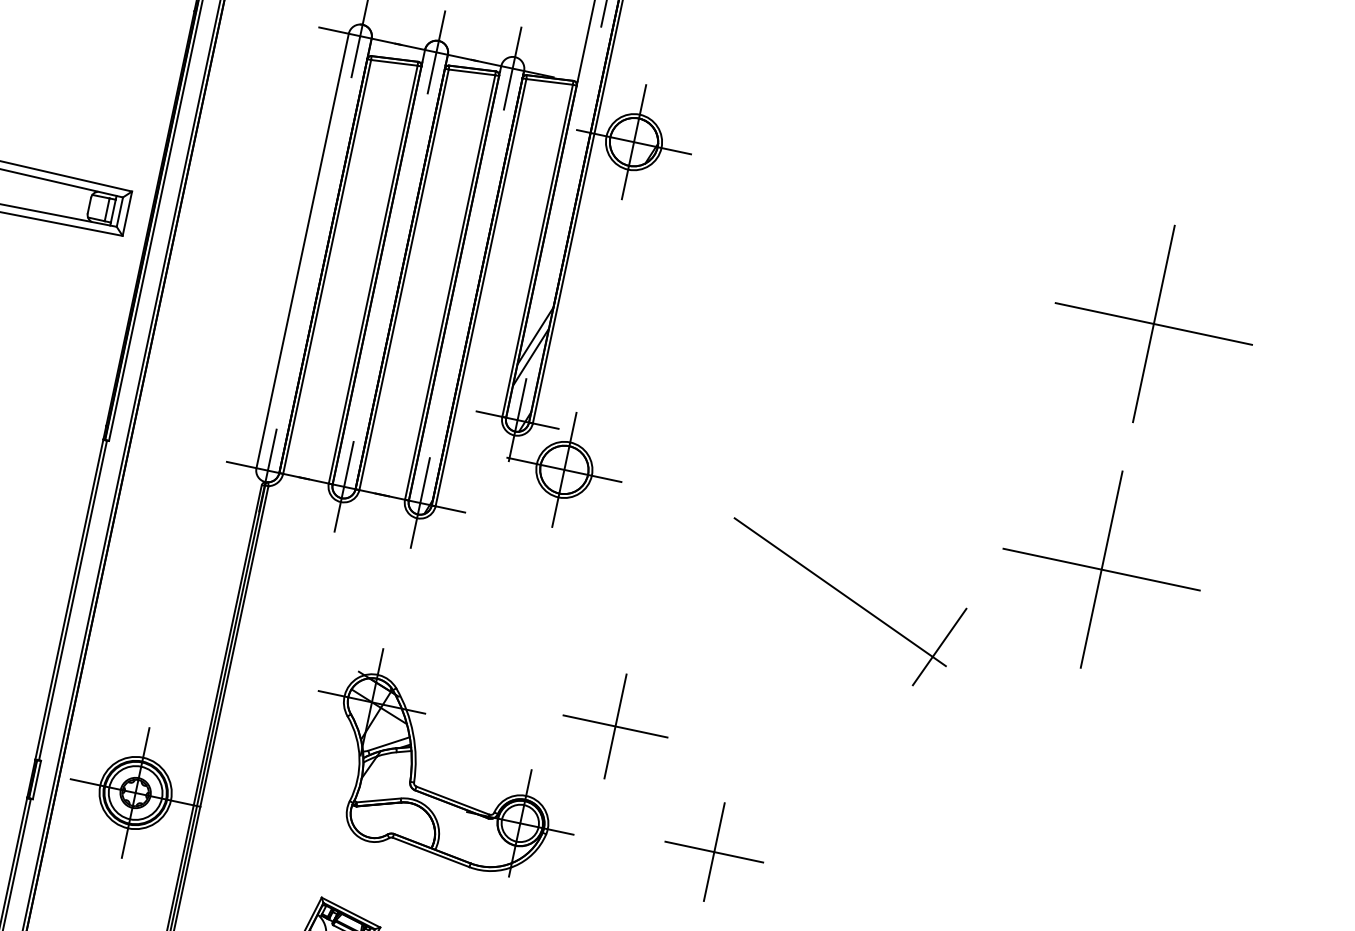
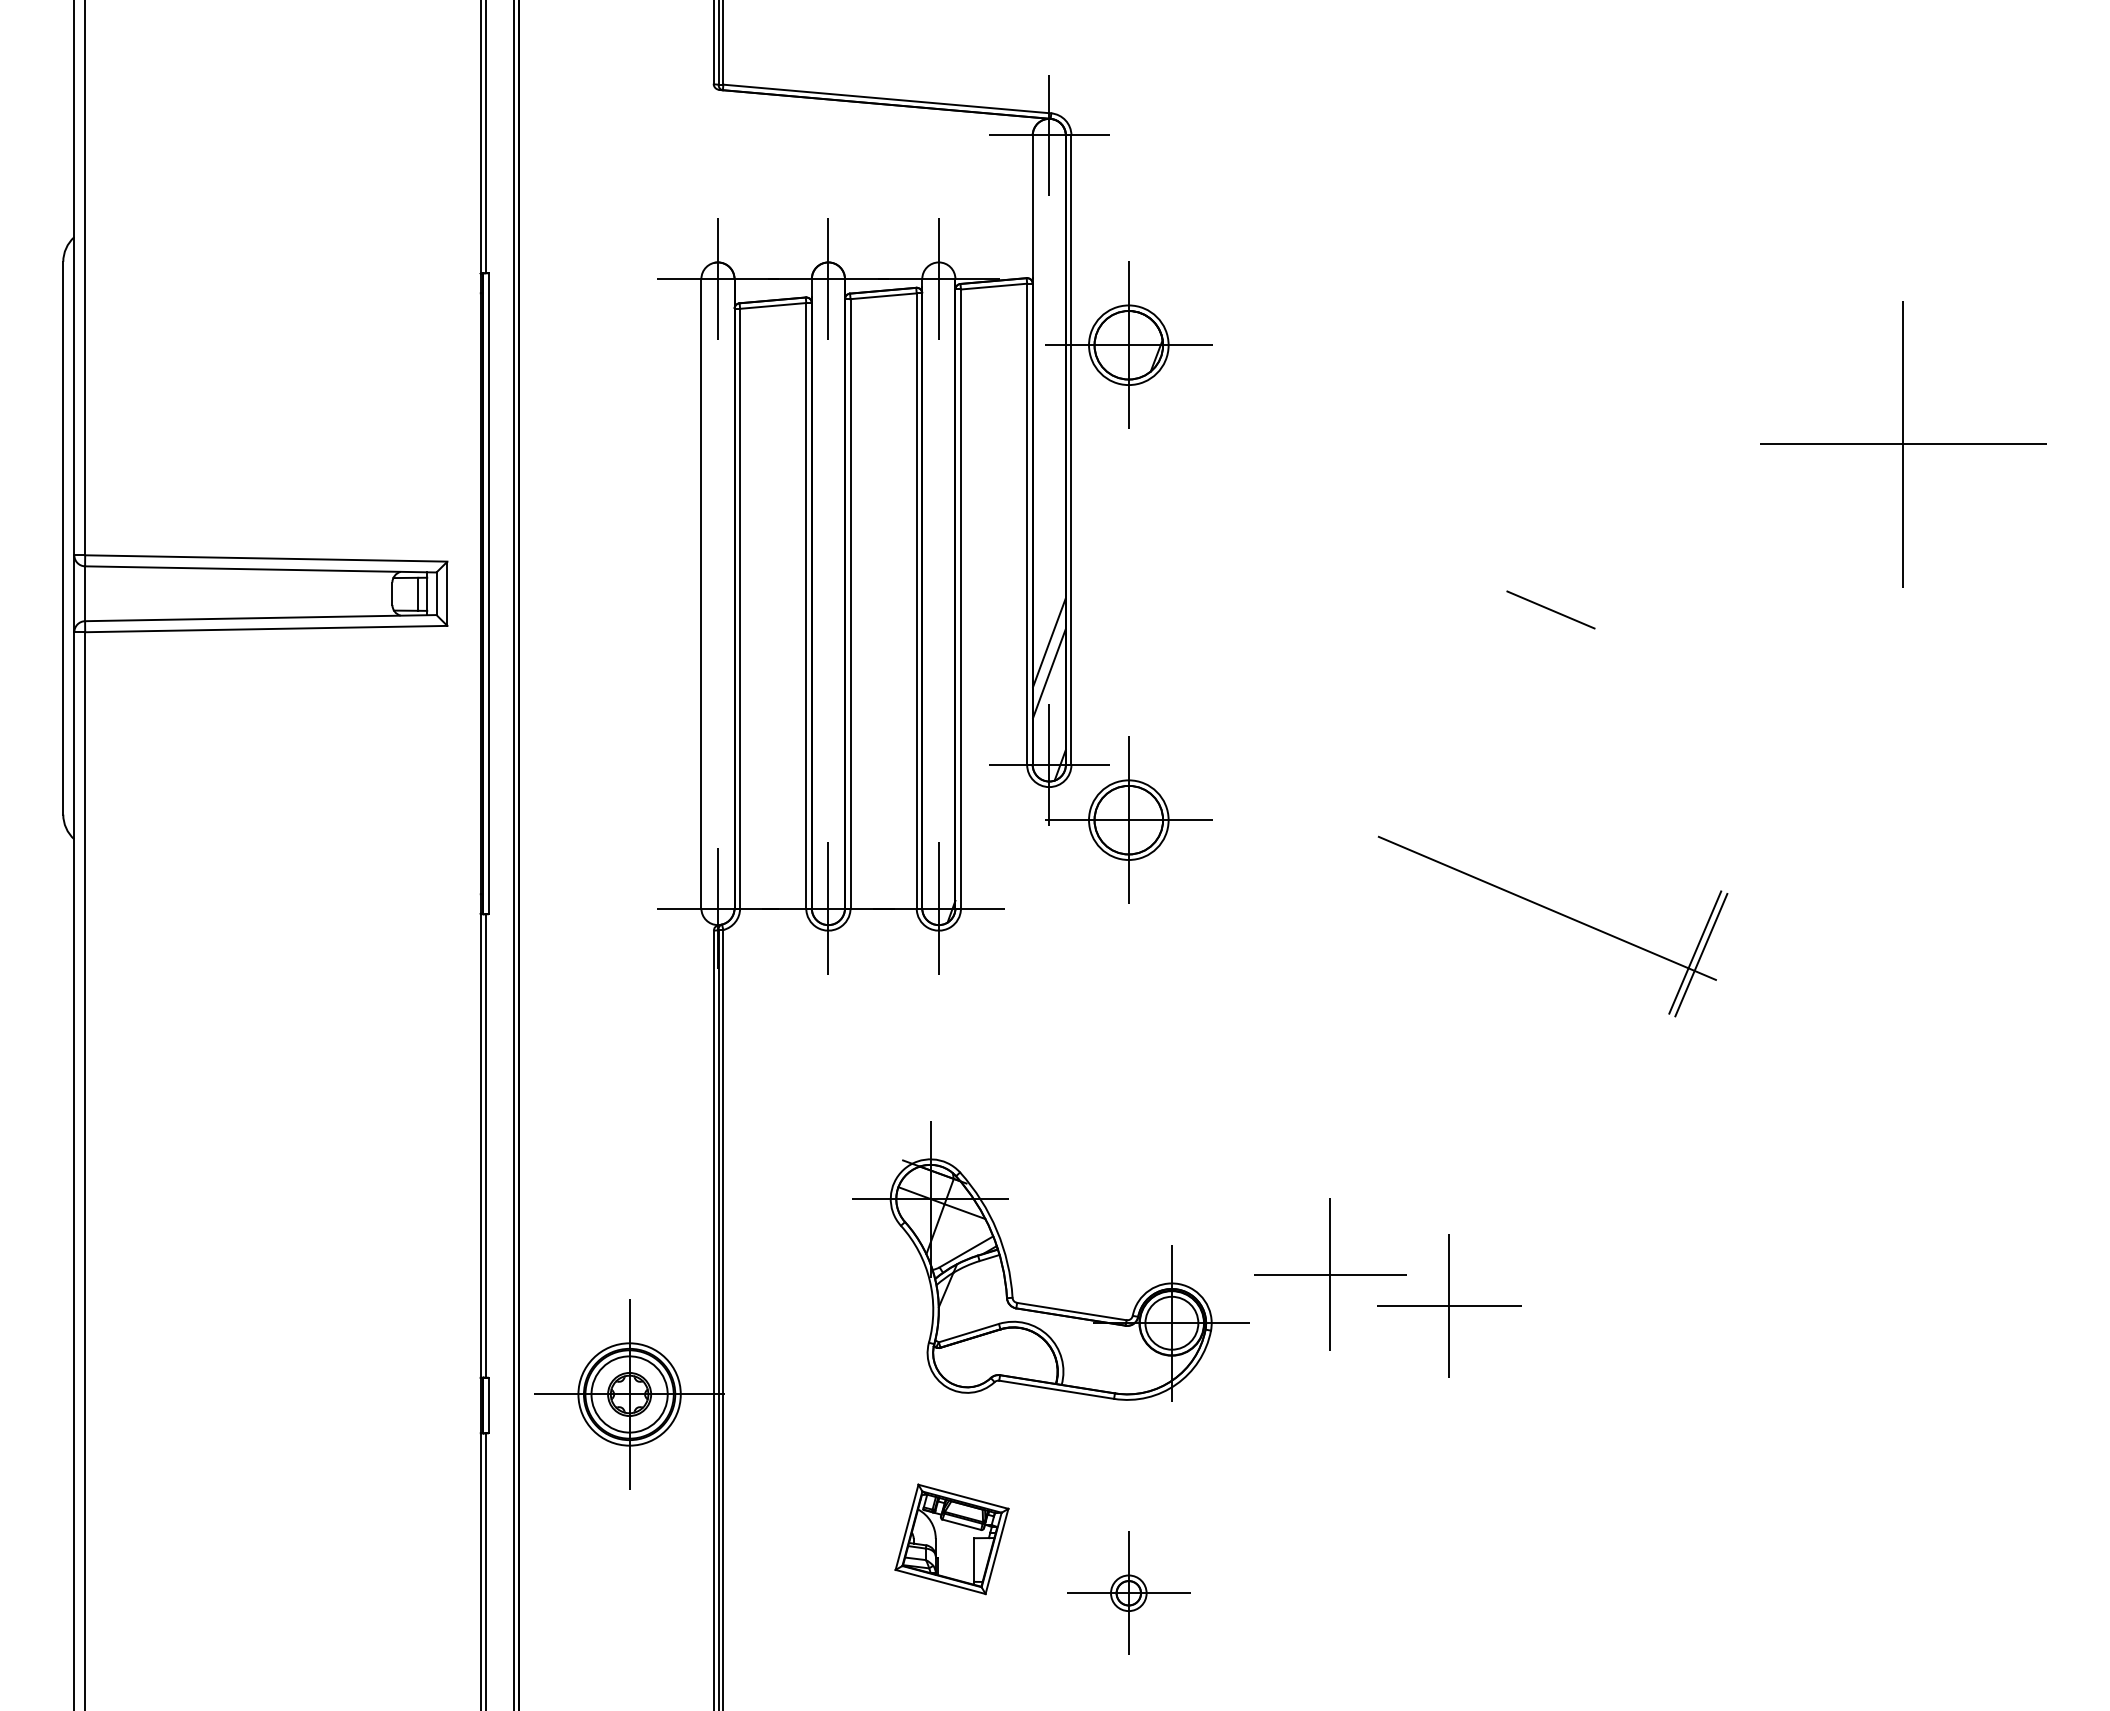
line: (886, 386) -> (1550, 609), added
part: (1101, 569) -> (1903, 800), removed
line: (935, 644) -> (1694, 952), added
part: (615, 726) -> (1330, 1274), moved

